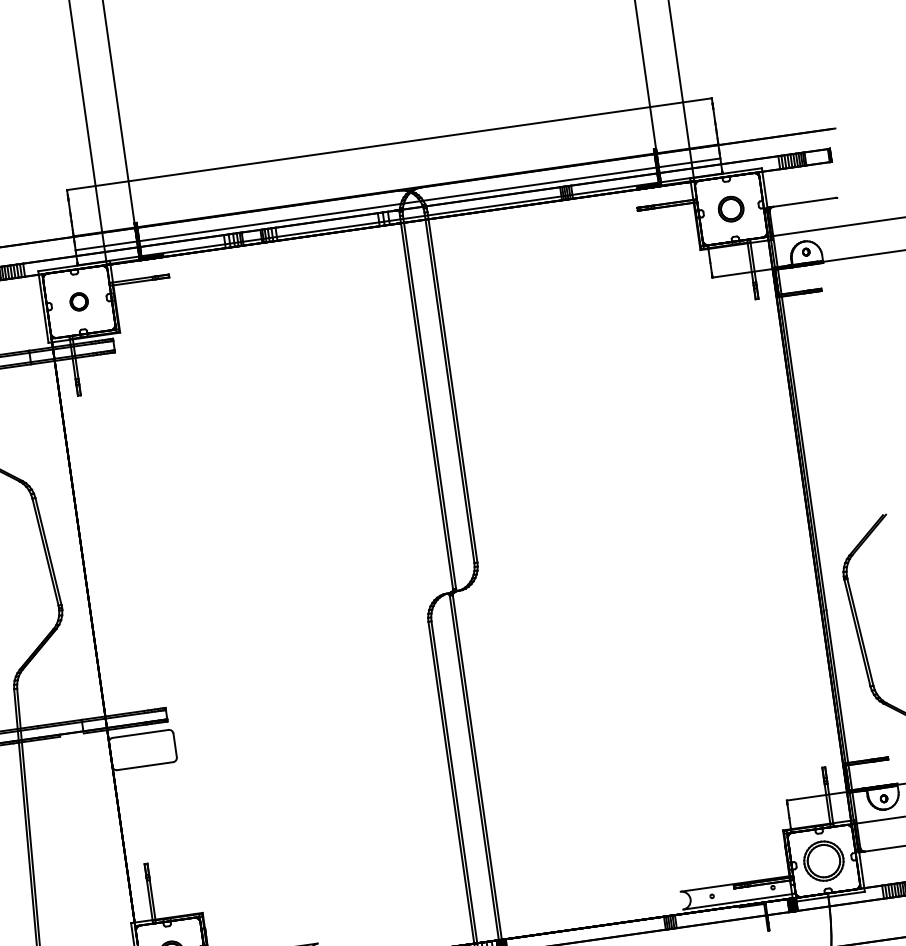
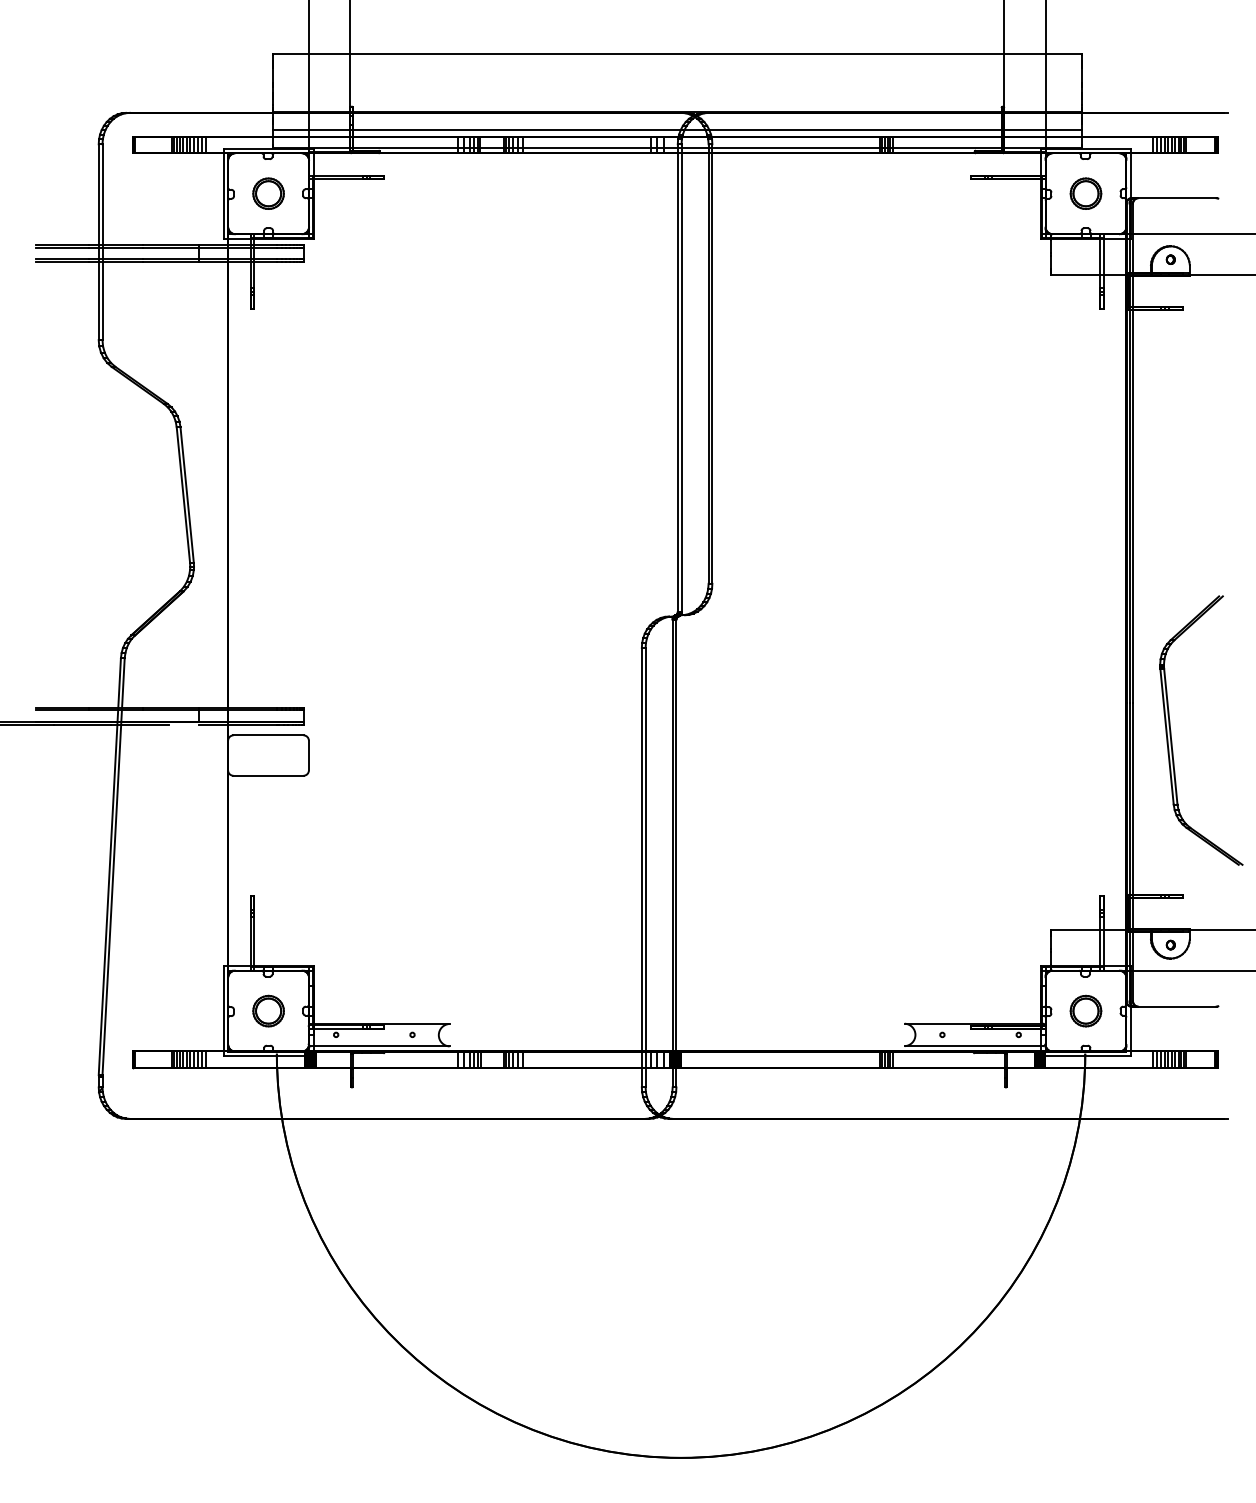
part: (79, 301) -> (268, 193), size x1.43
part: (823, 860) -> (1085, 1010), size x0.62

